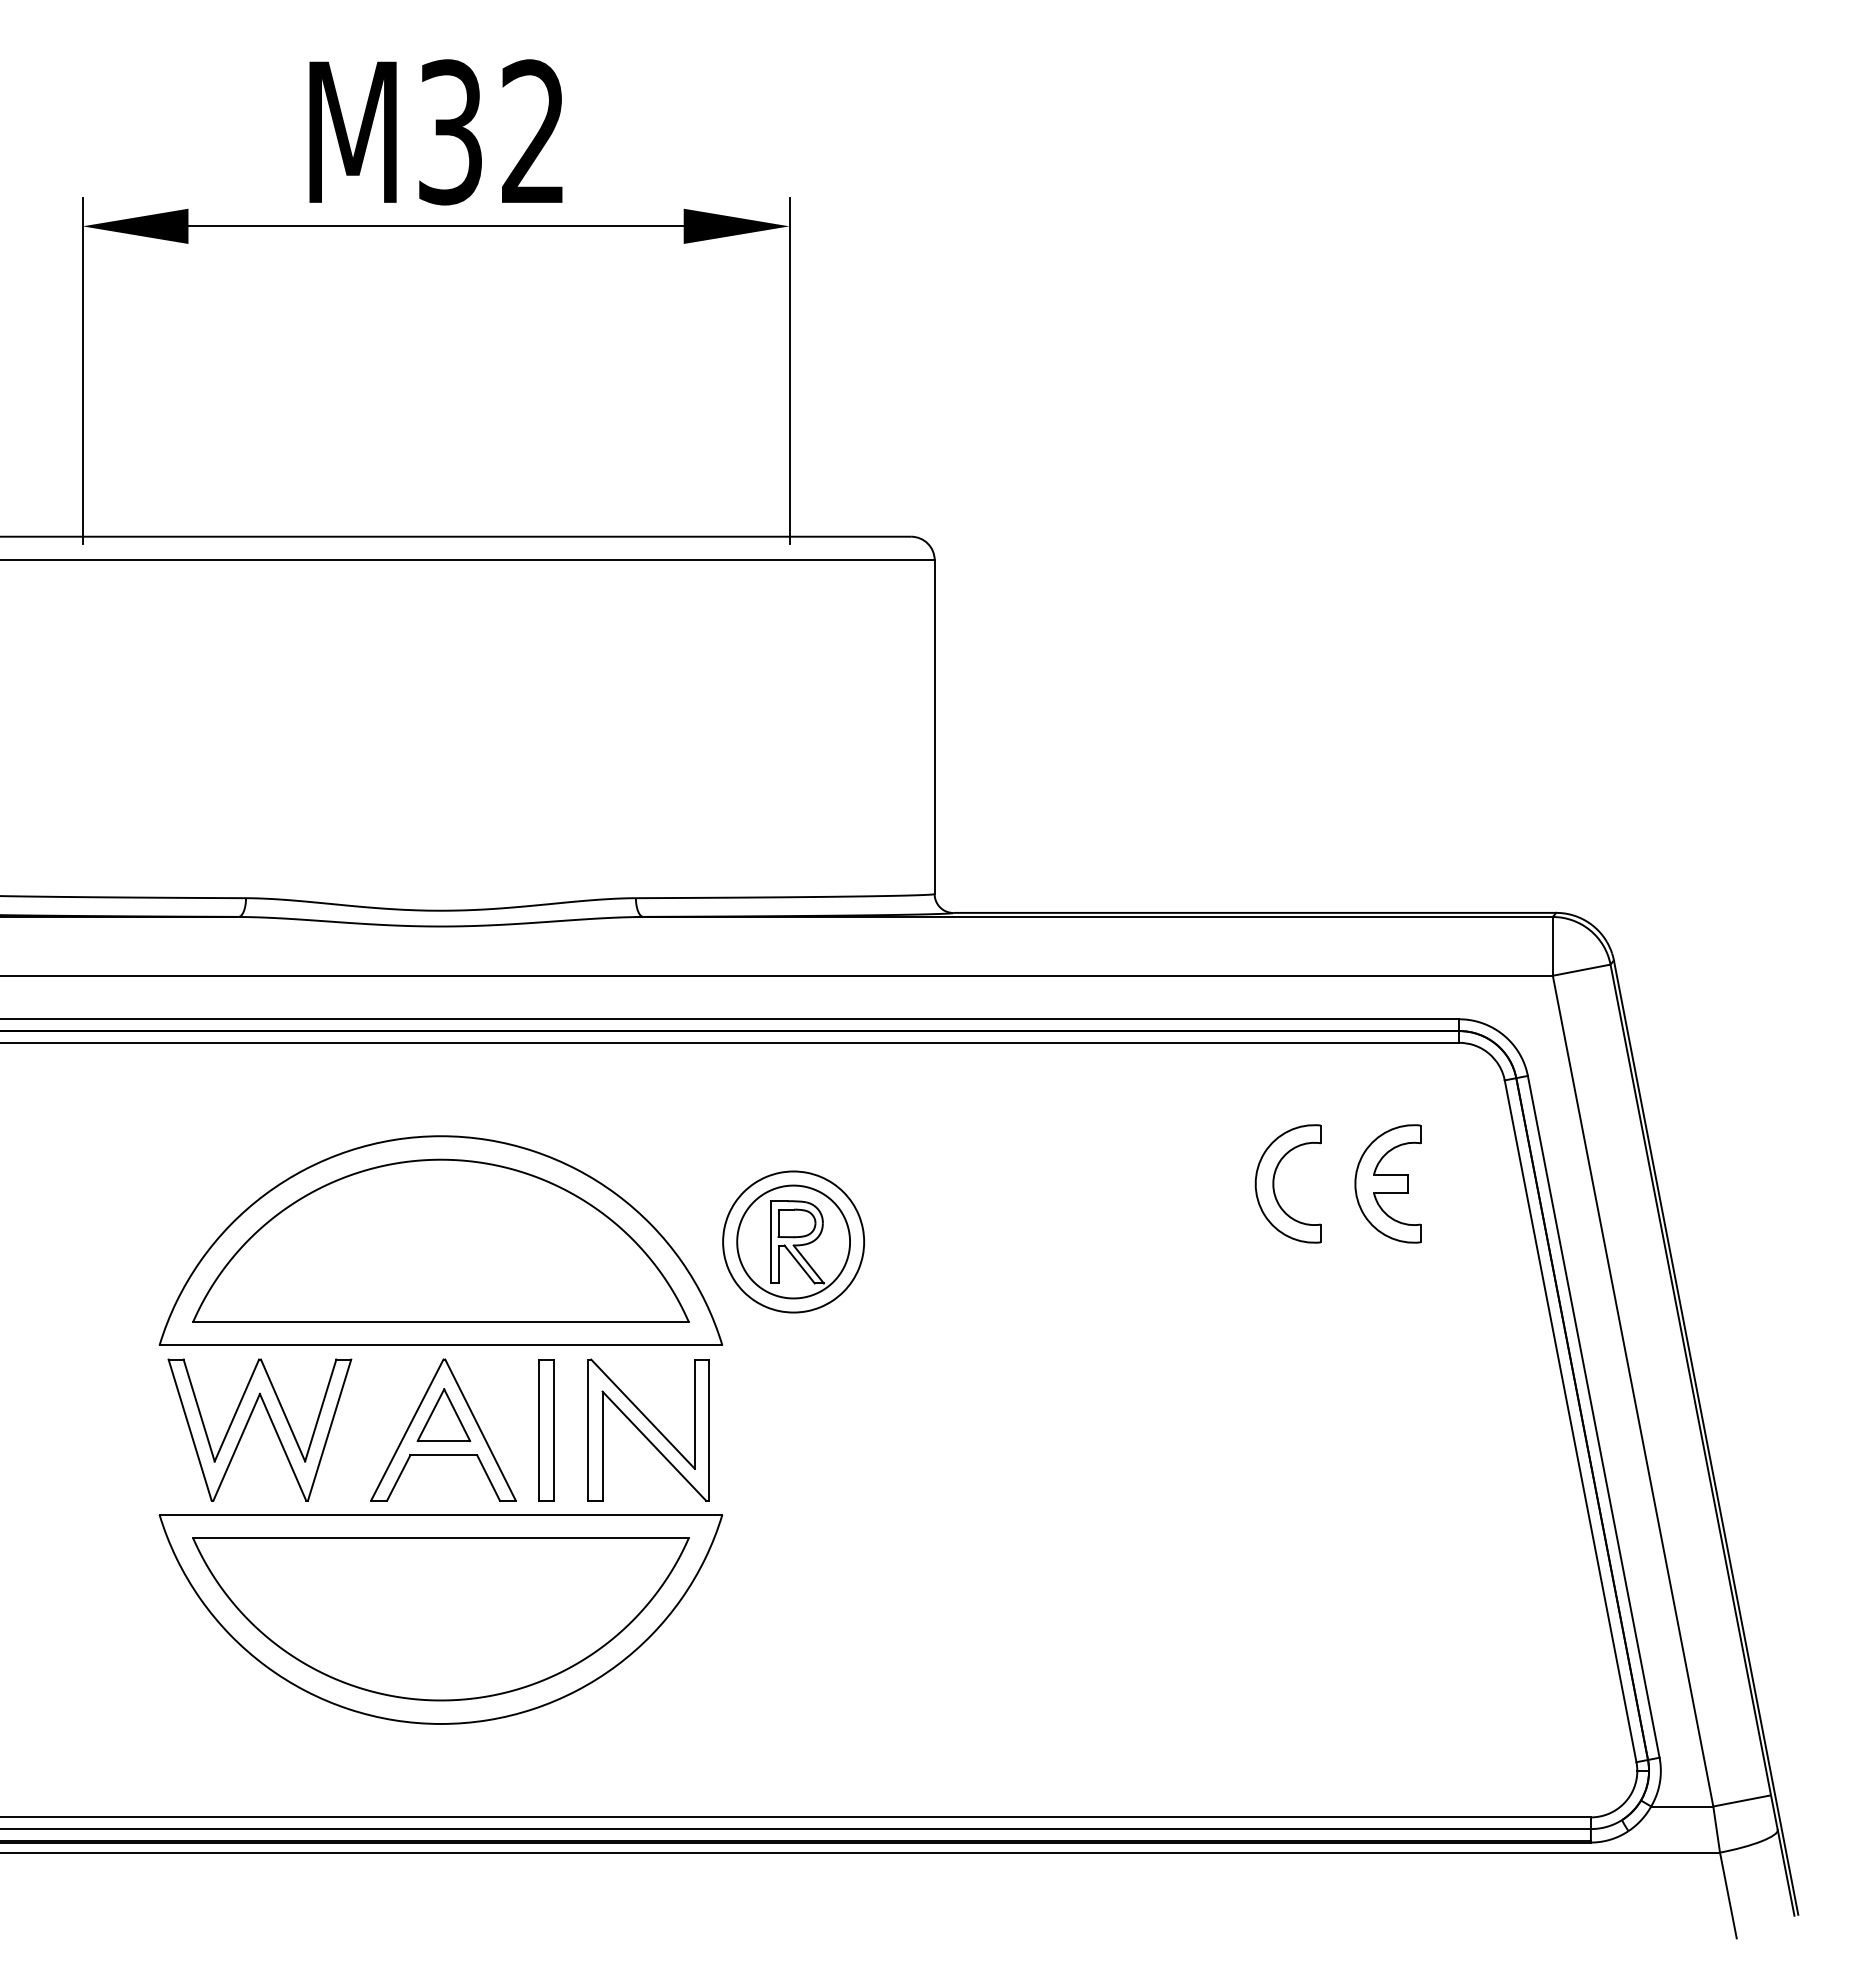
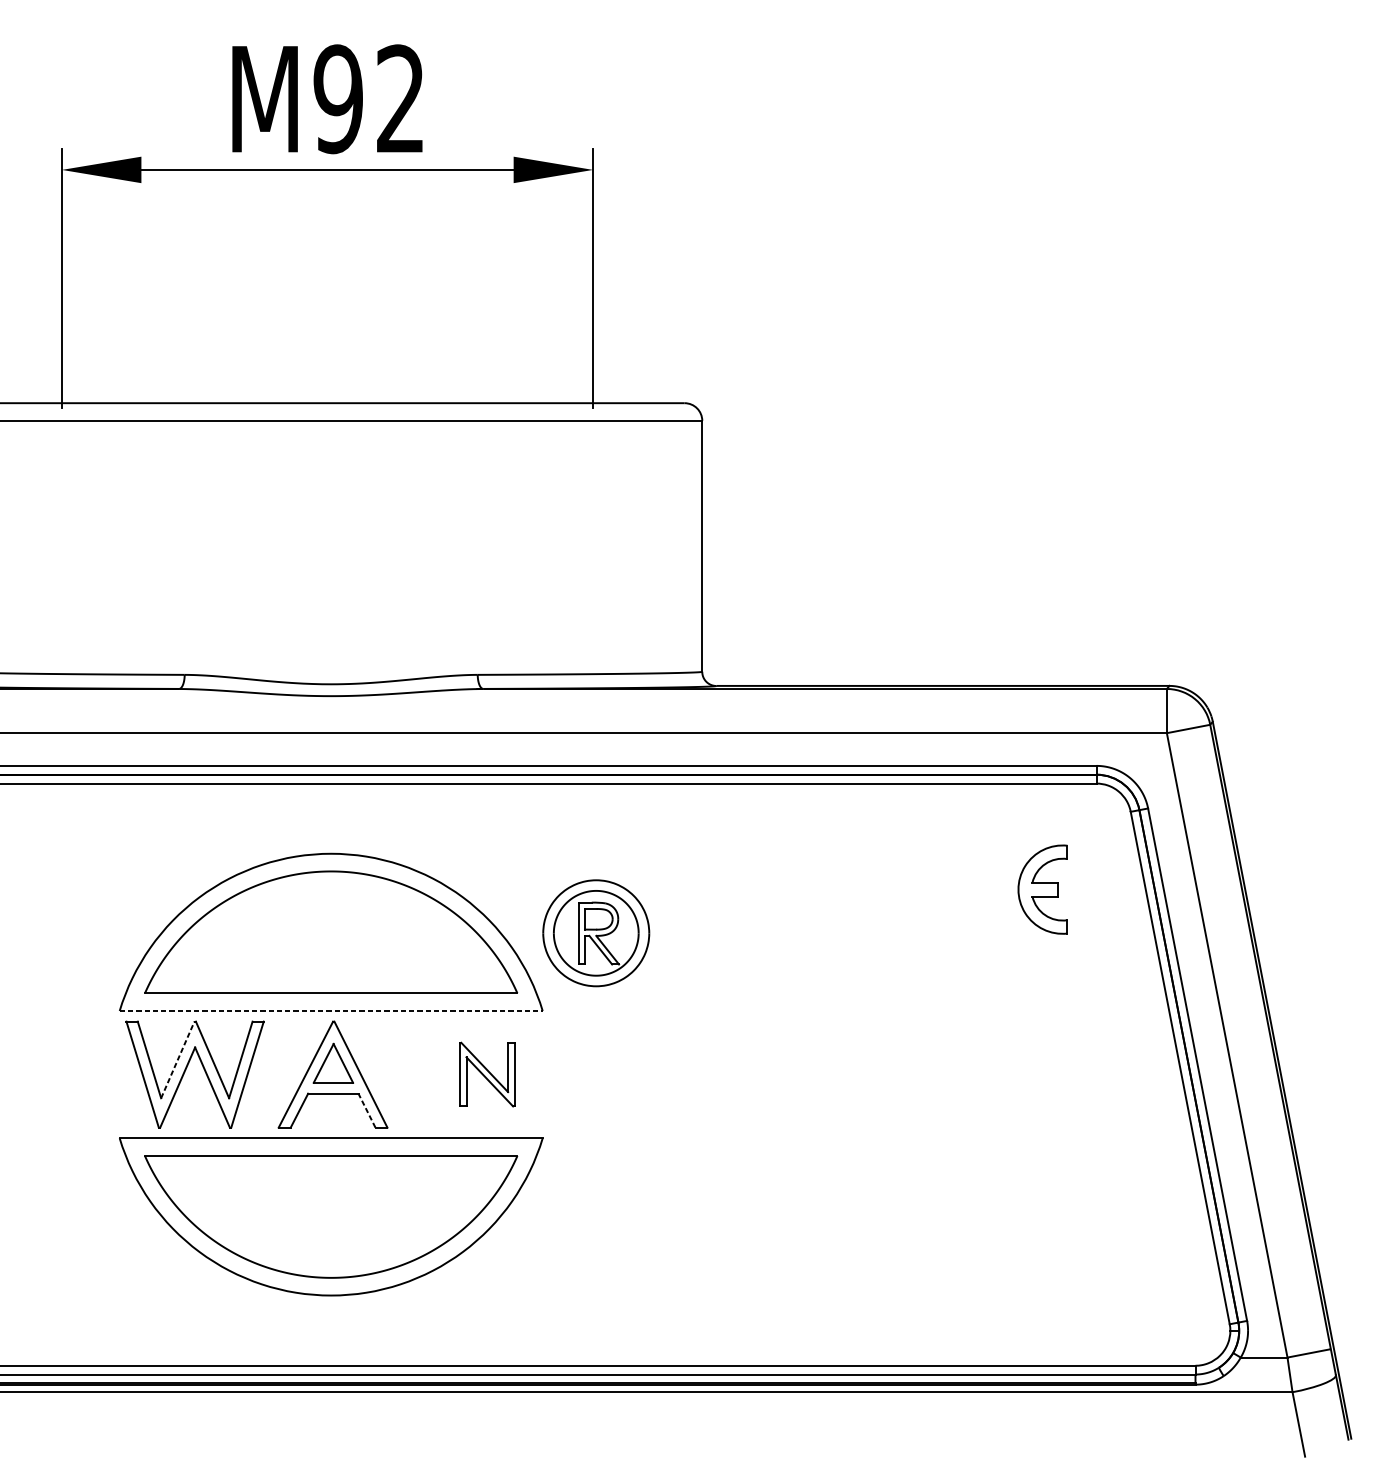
text: (450, 132) -> (338, 99), M32 -> M92
part: (1274, 1183) -> (957, 889), removed
line: (441, 1345) -> (331, 1011), solid -> dashed
line: (236, 1410) -> (177, 1059), solid -> dashed
part: (648, 1429) -> (487, 1074), size x0.6
part: (546, 1430) -> (410, 1074), removed
line: (488, 1477) -> (366, 1110), solid -> dashed

